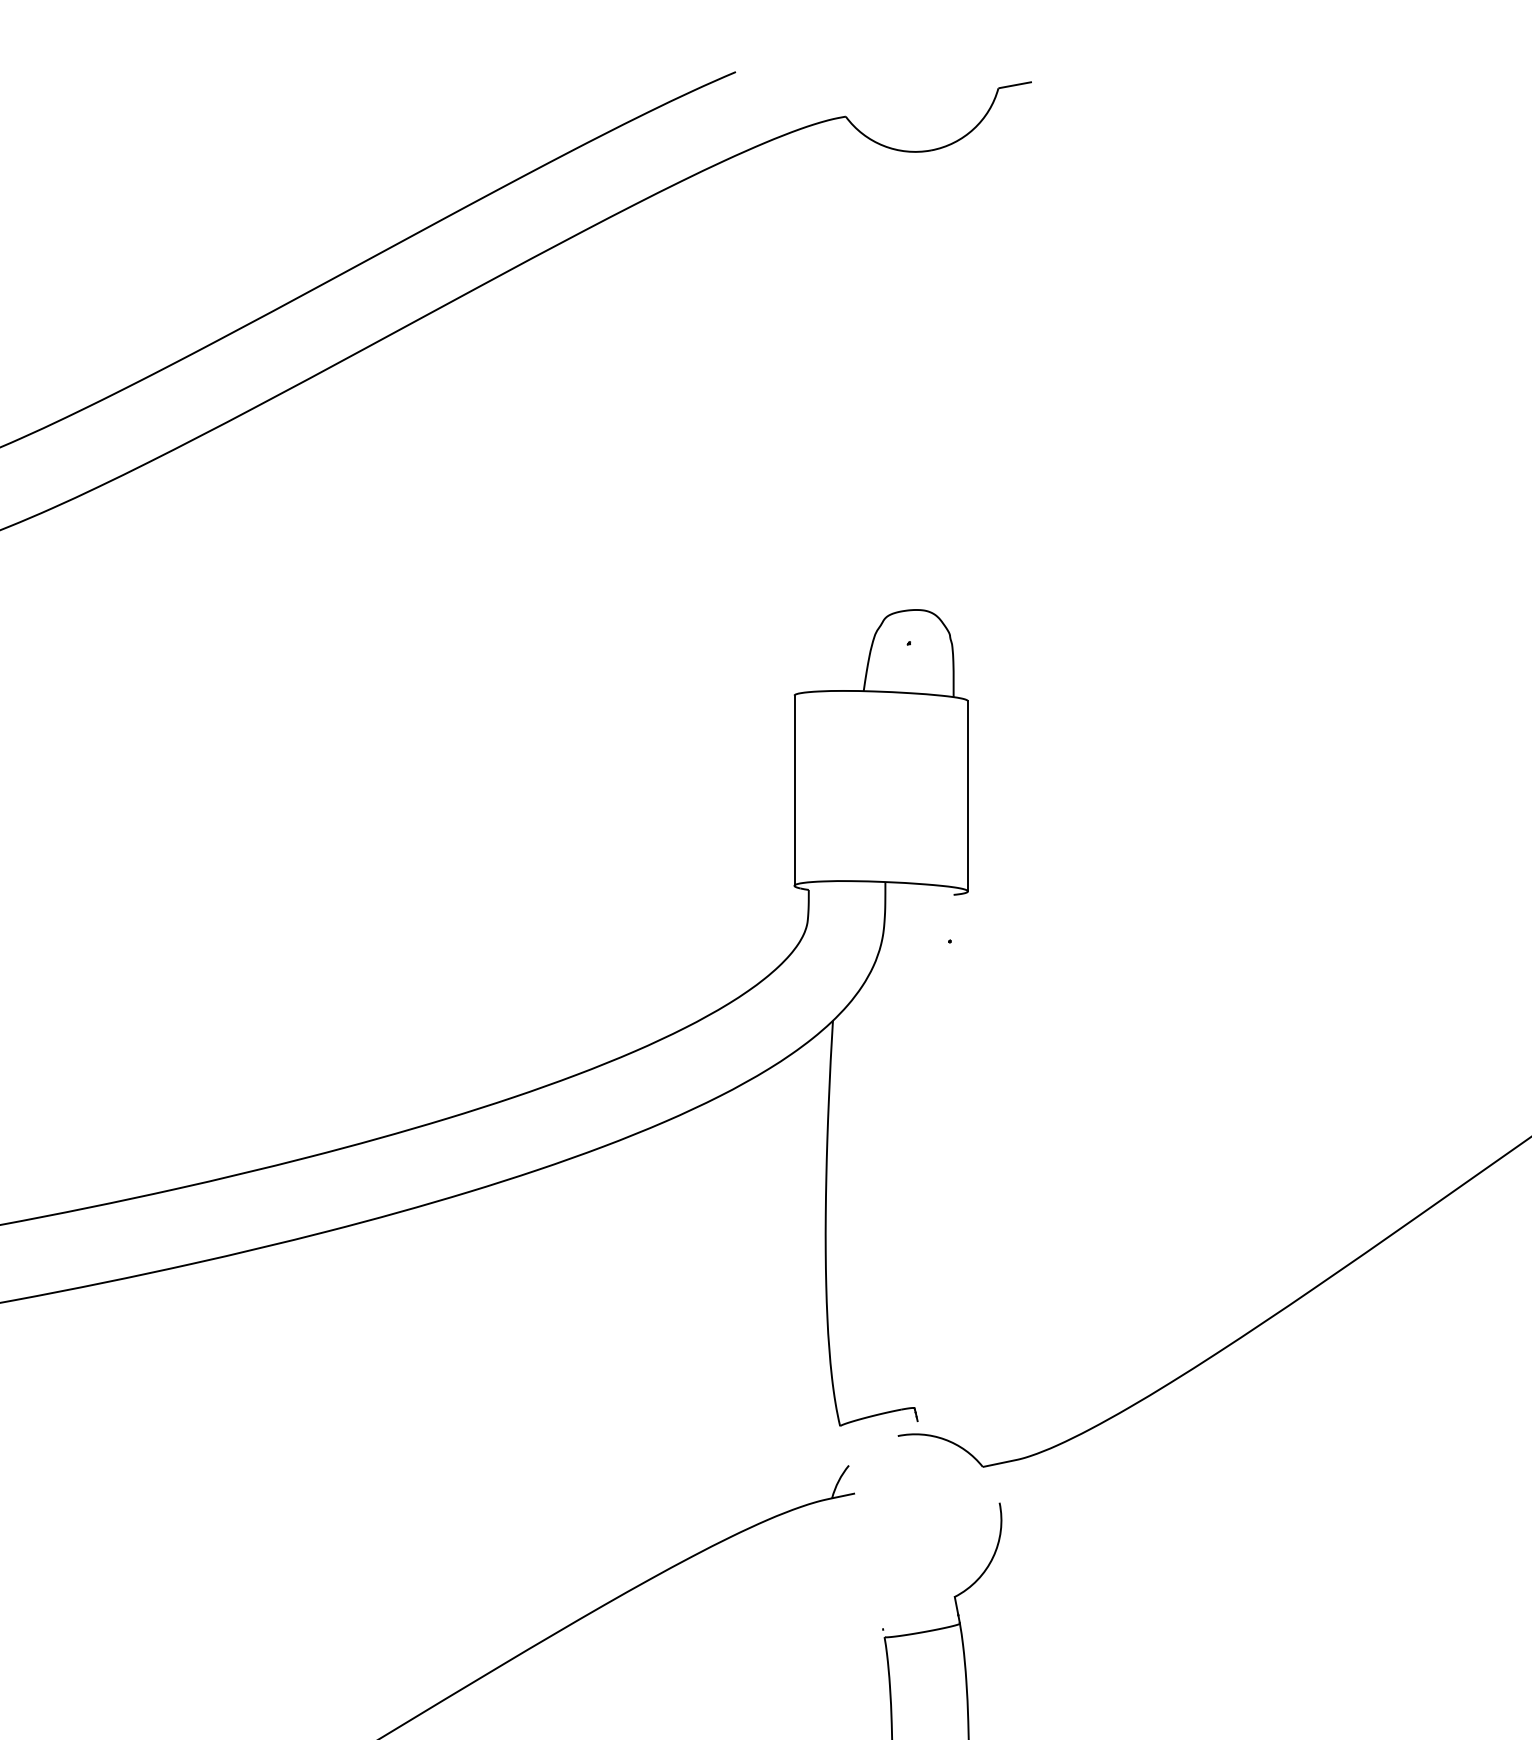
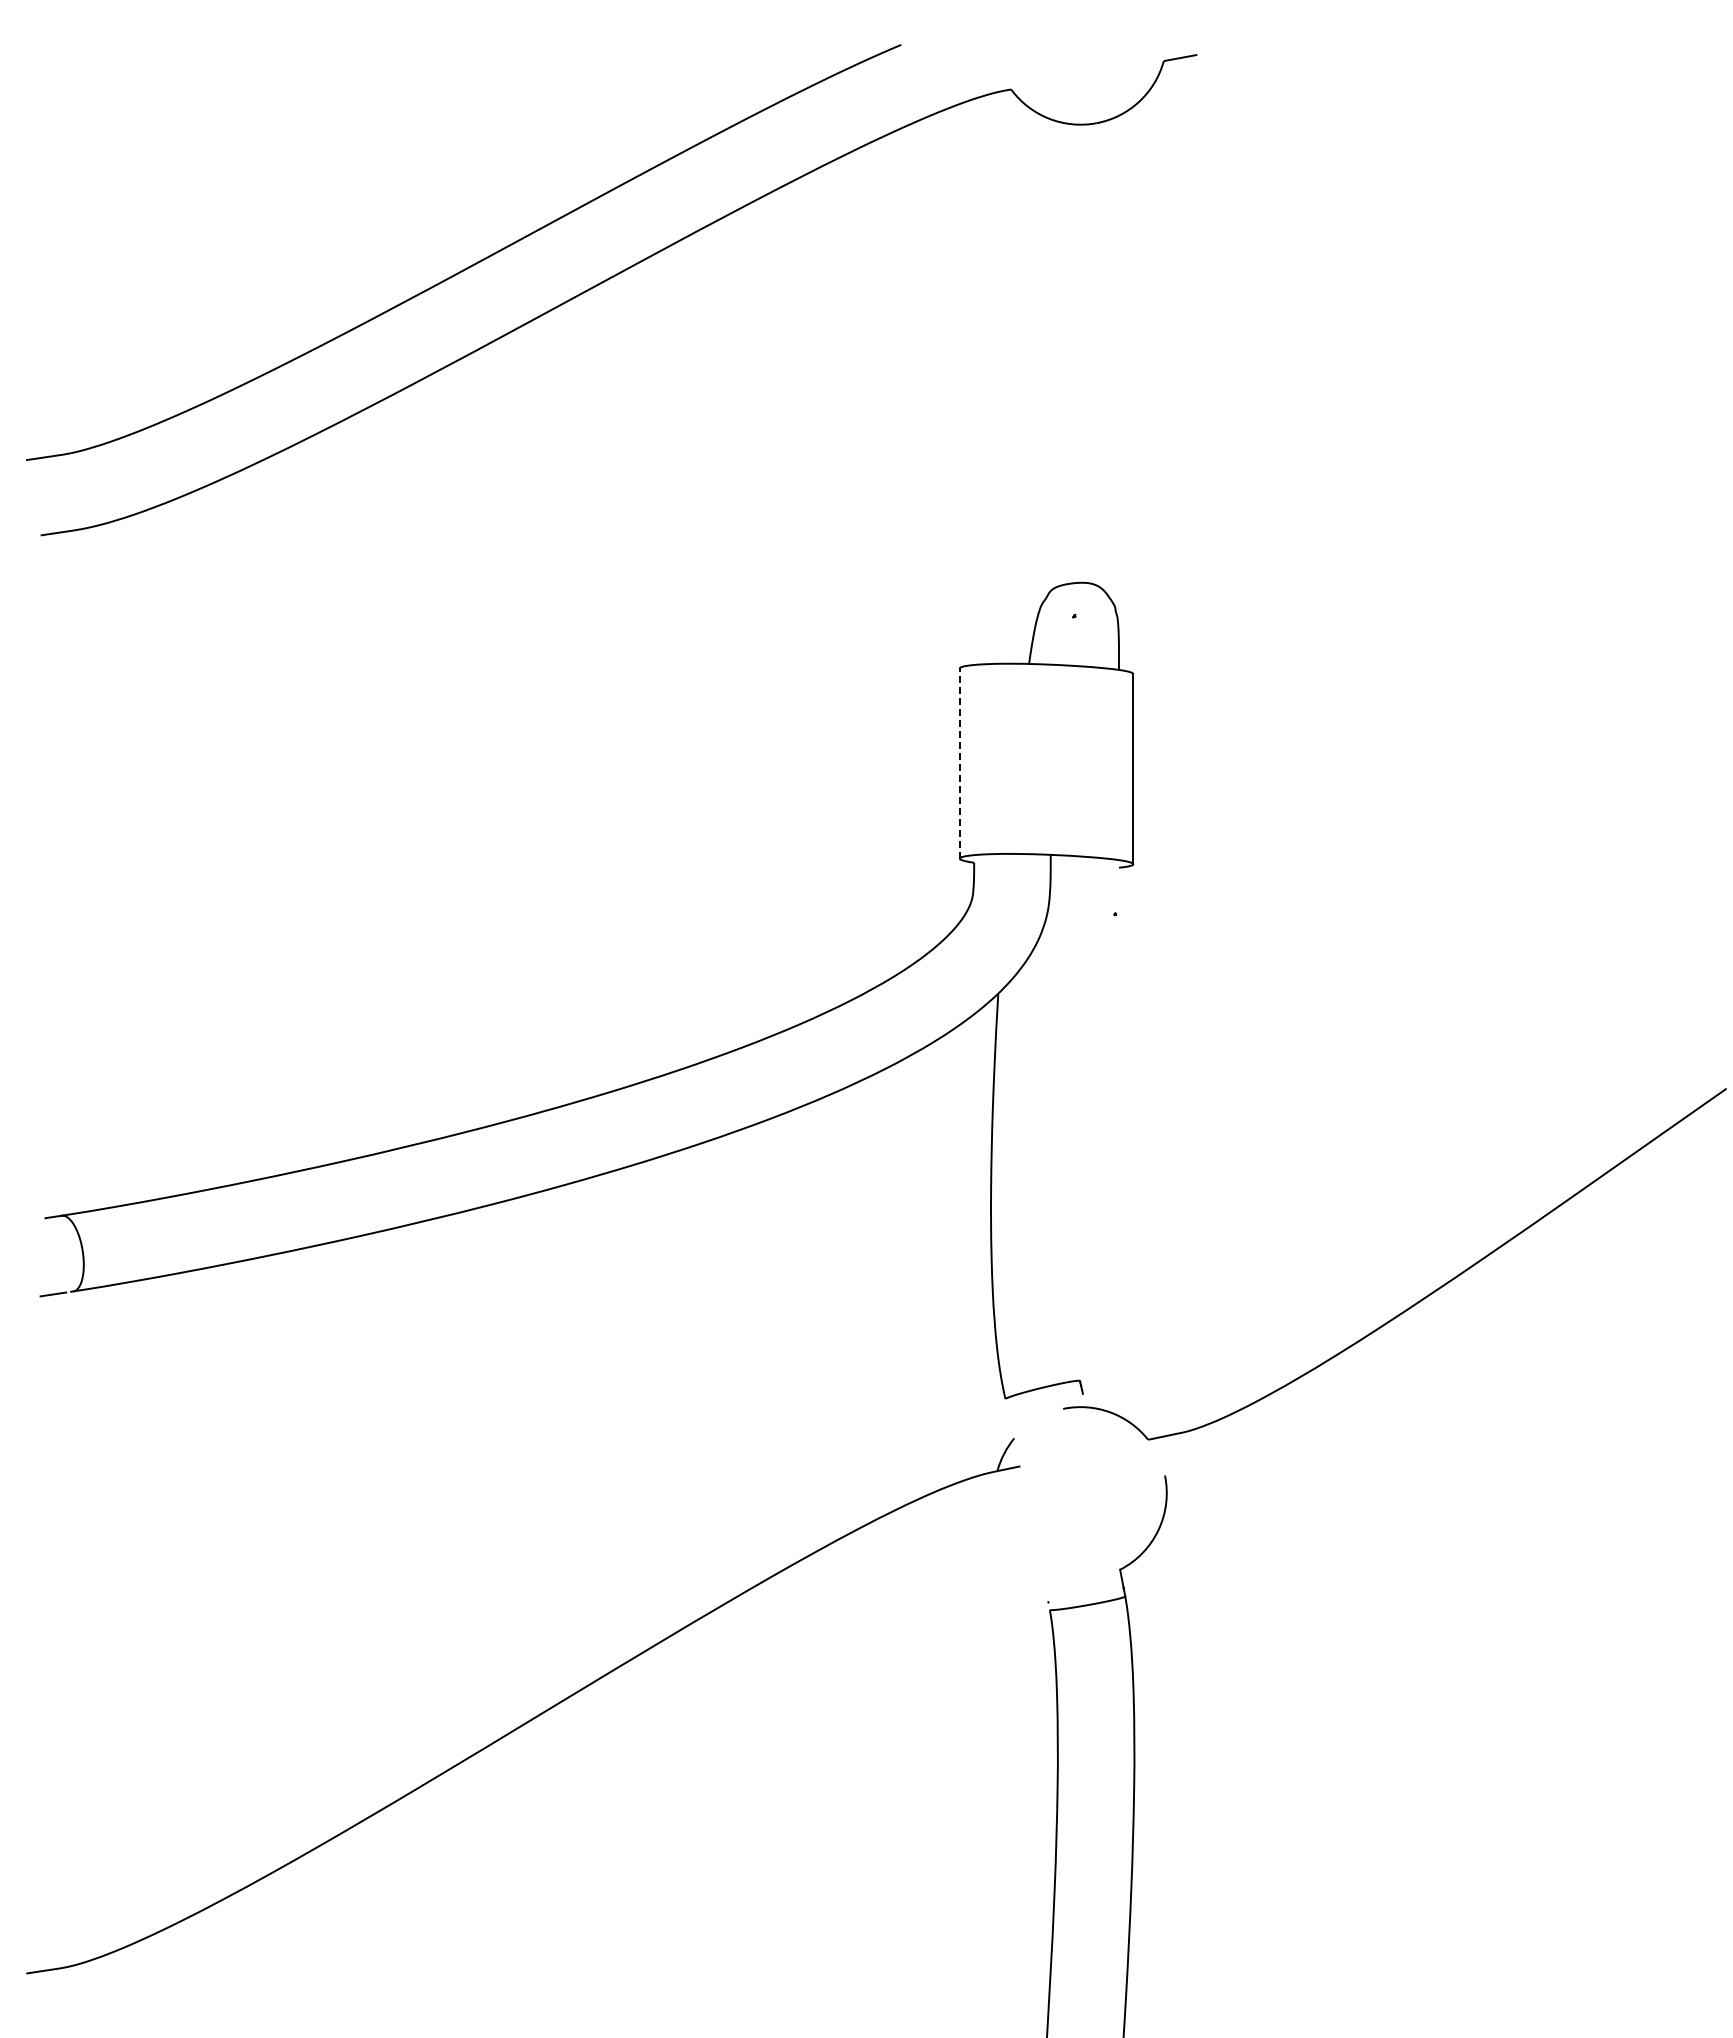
line: (794, 790) -> (959, 763), solid -> dashed

